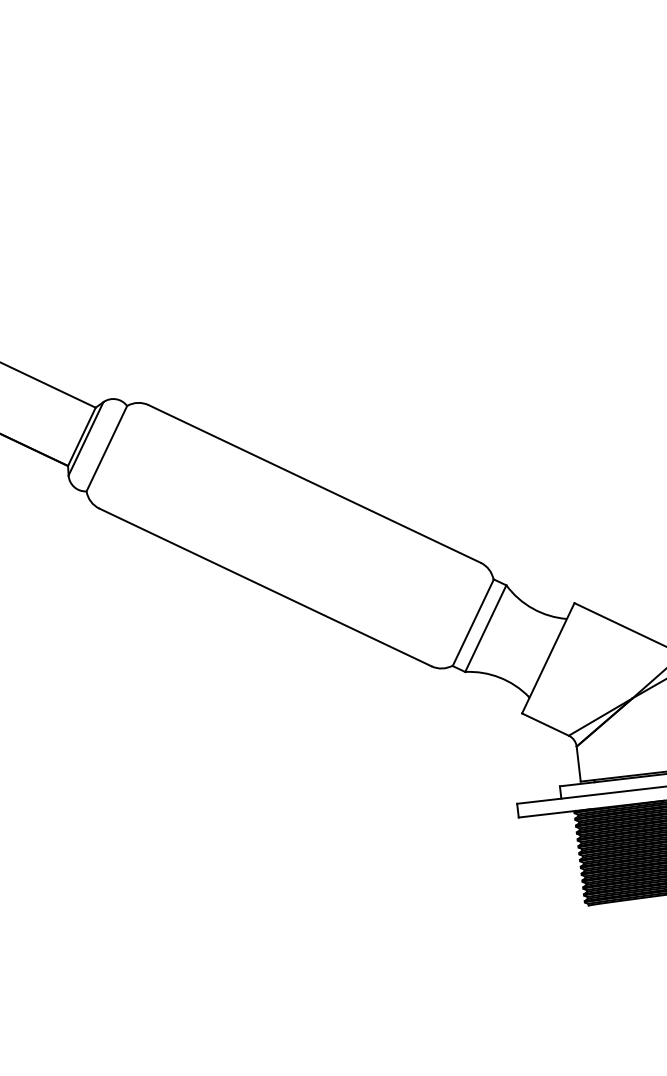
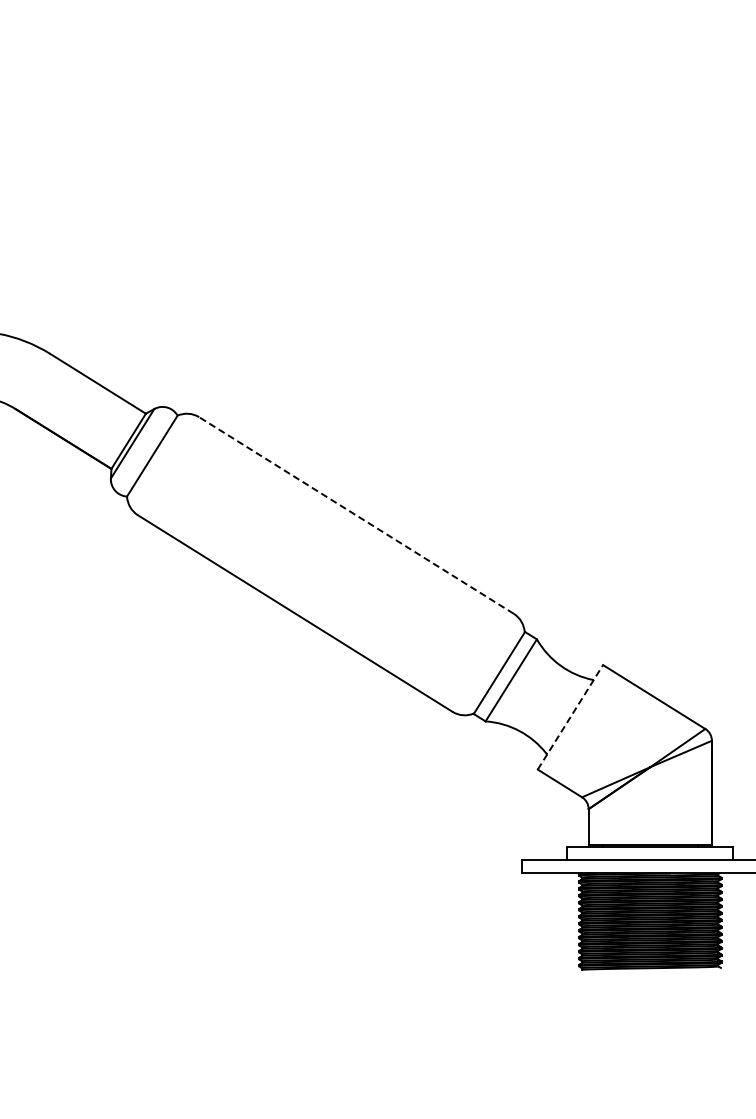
line: (314, 483) -> (356, 515), solid -> dashed
line: (548, 658) -> (570, 717), solid -> dashed

